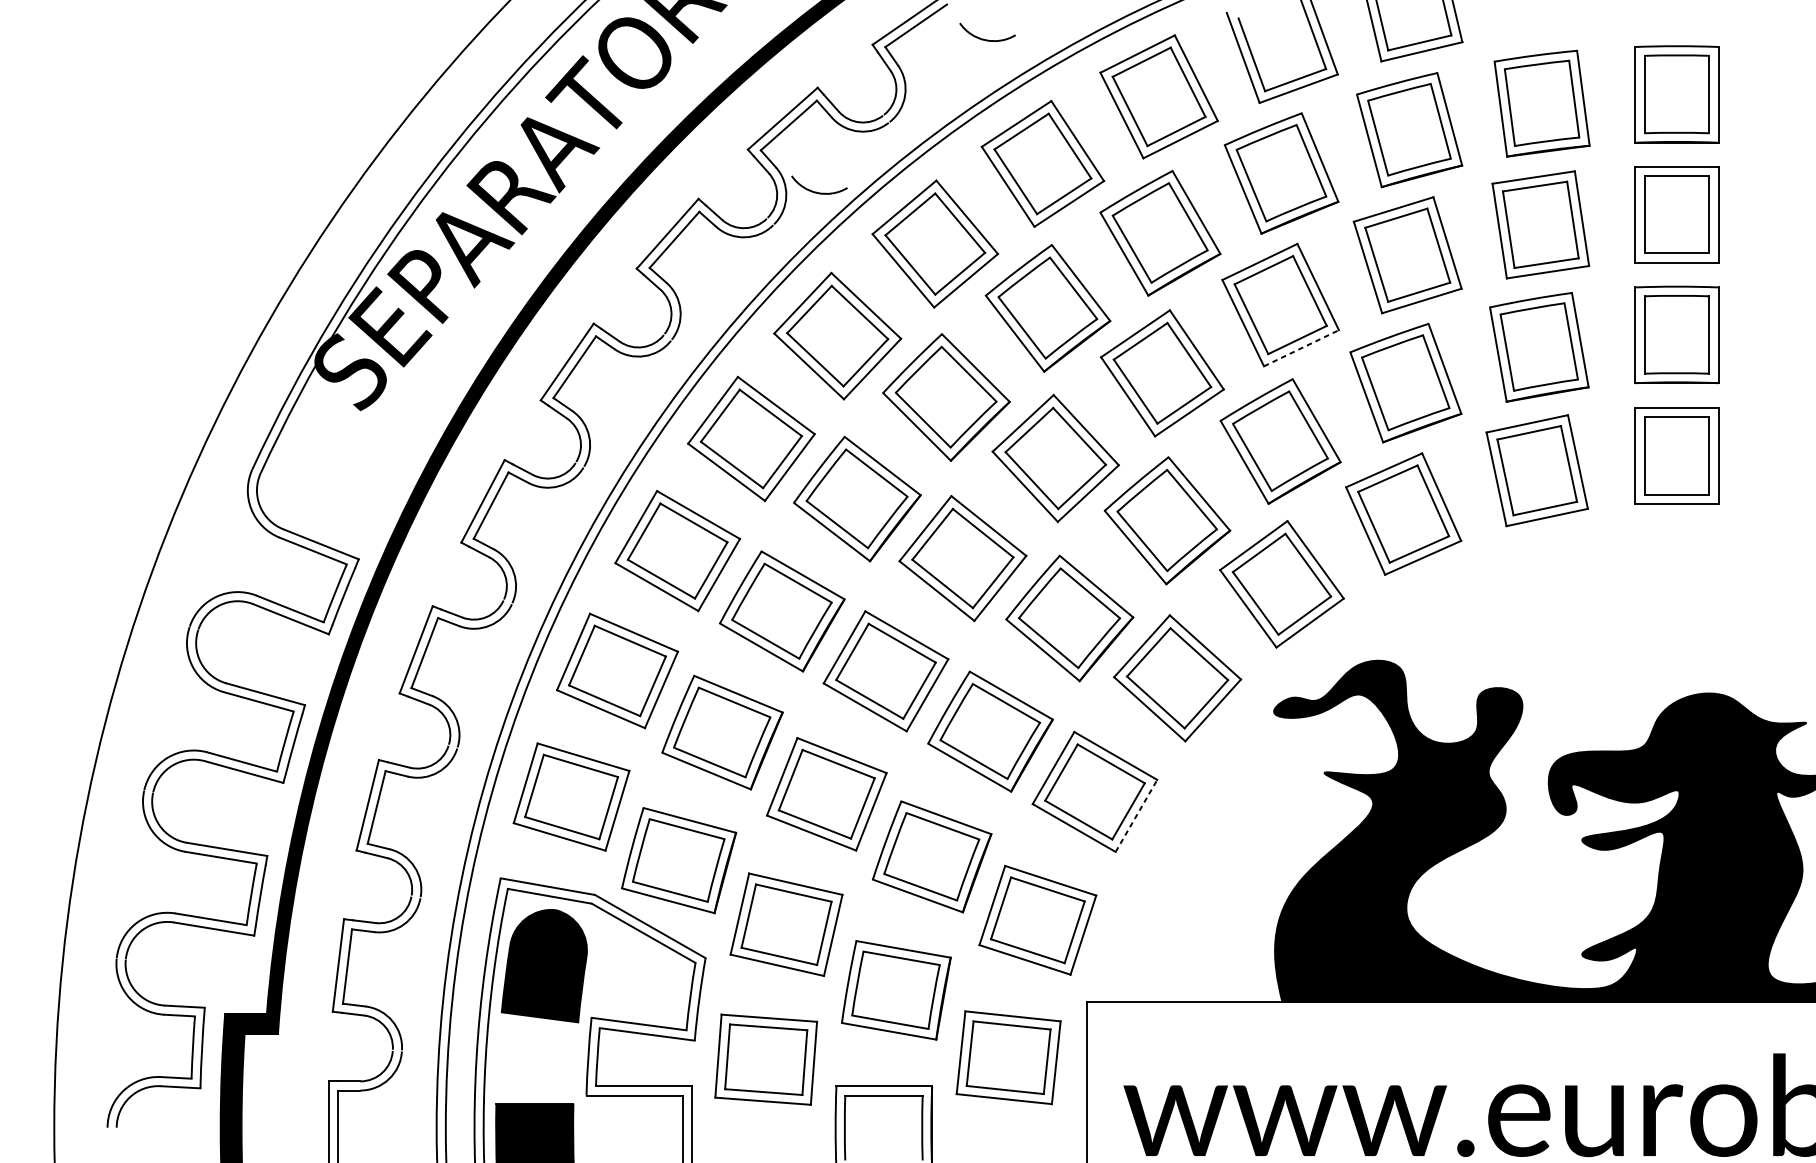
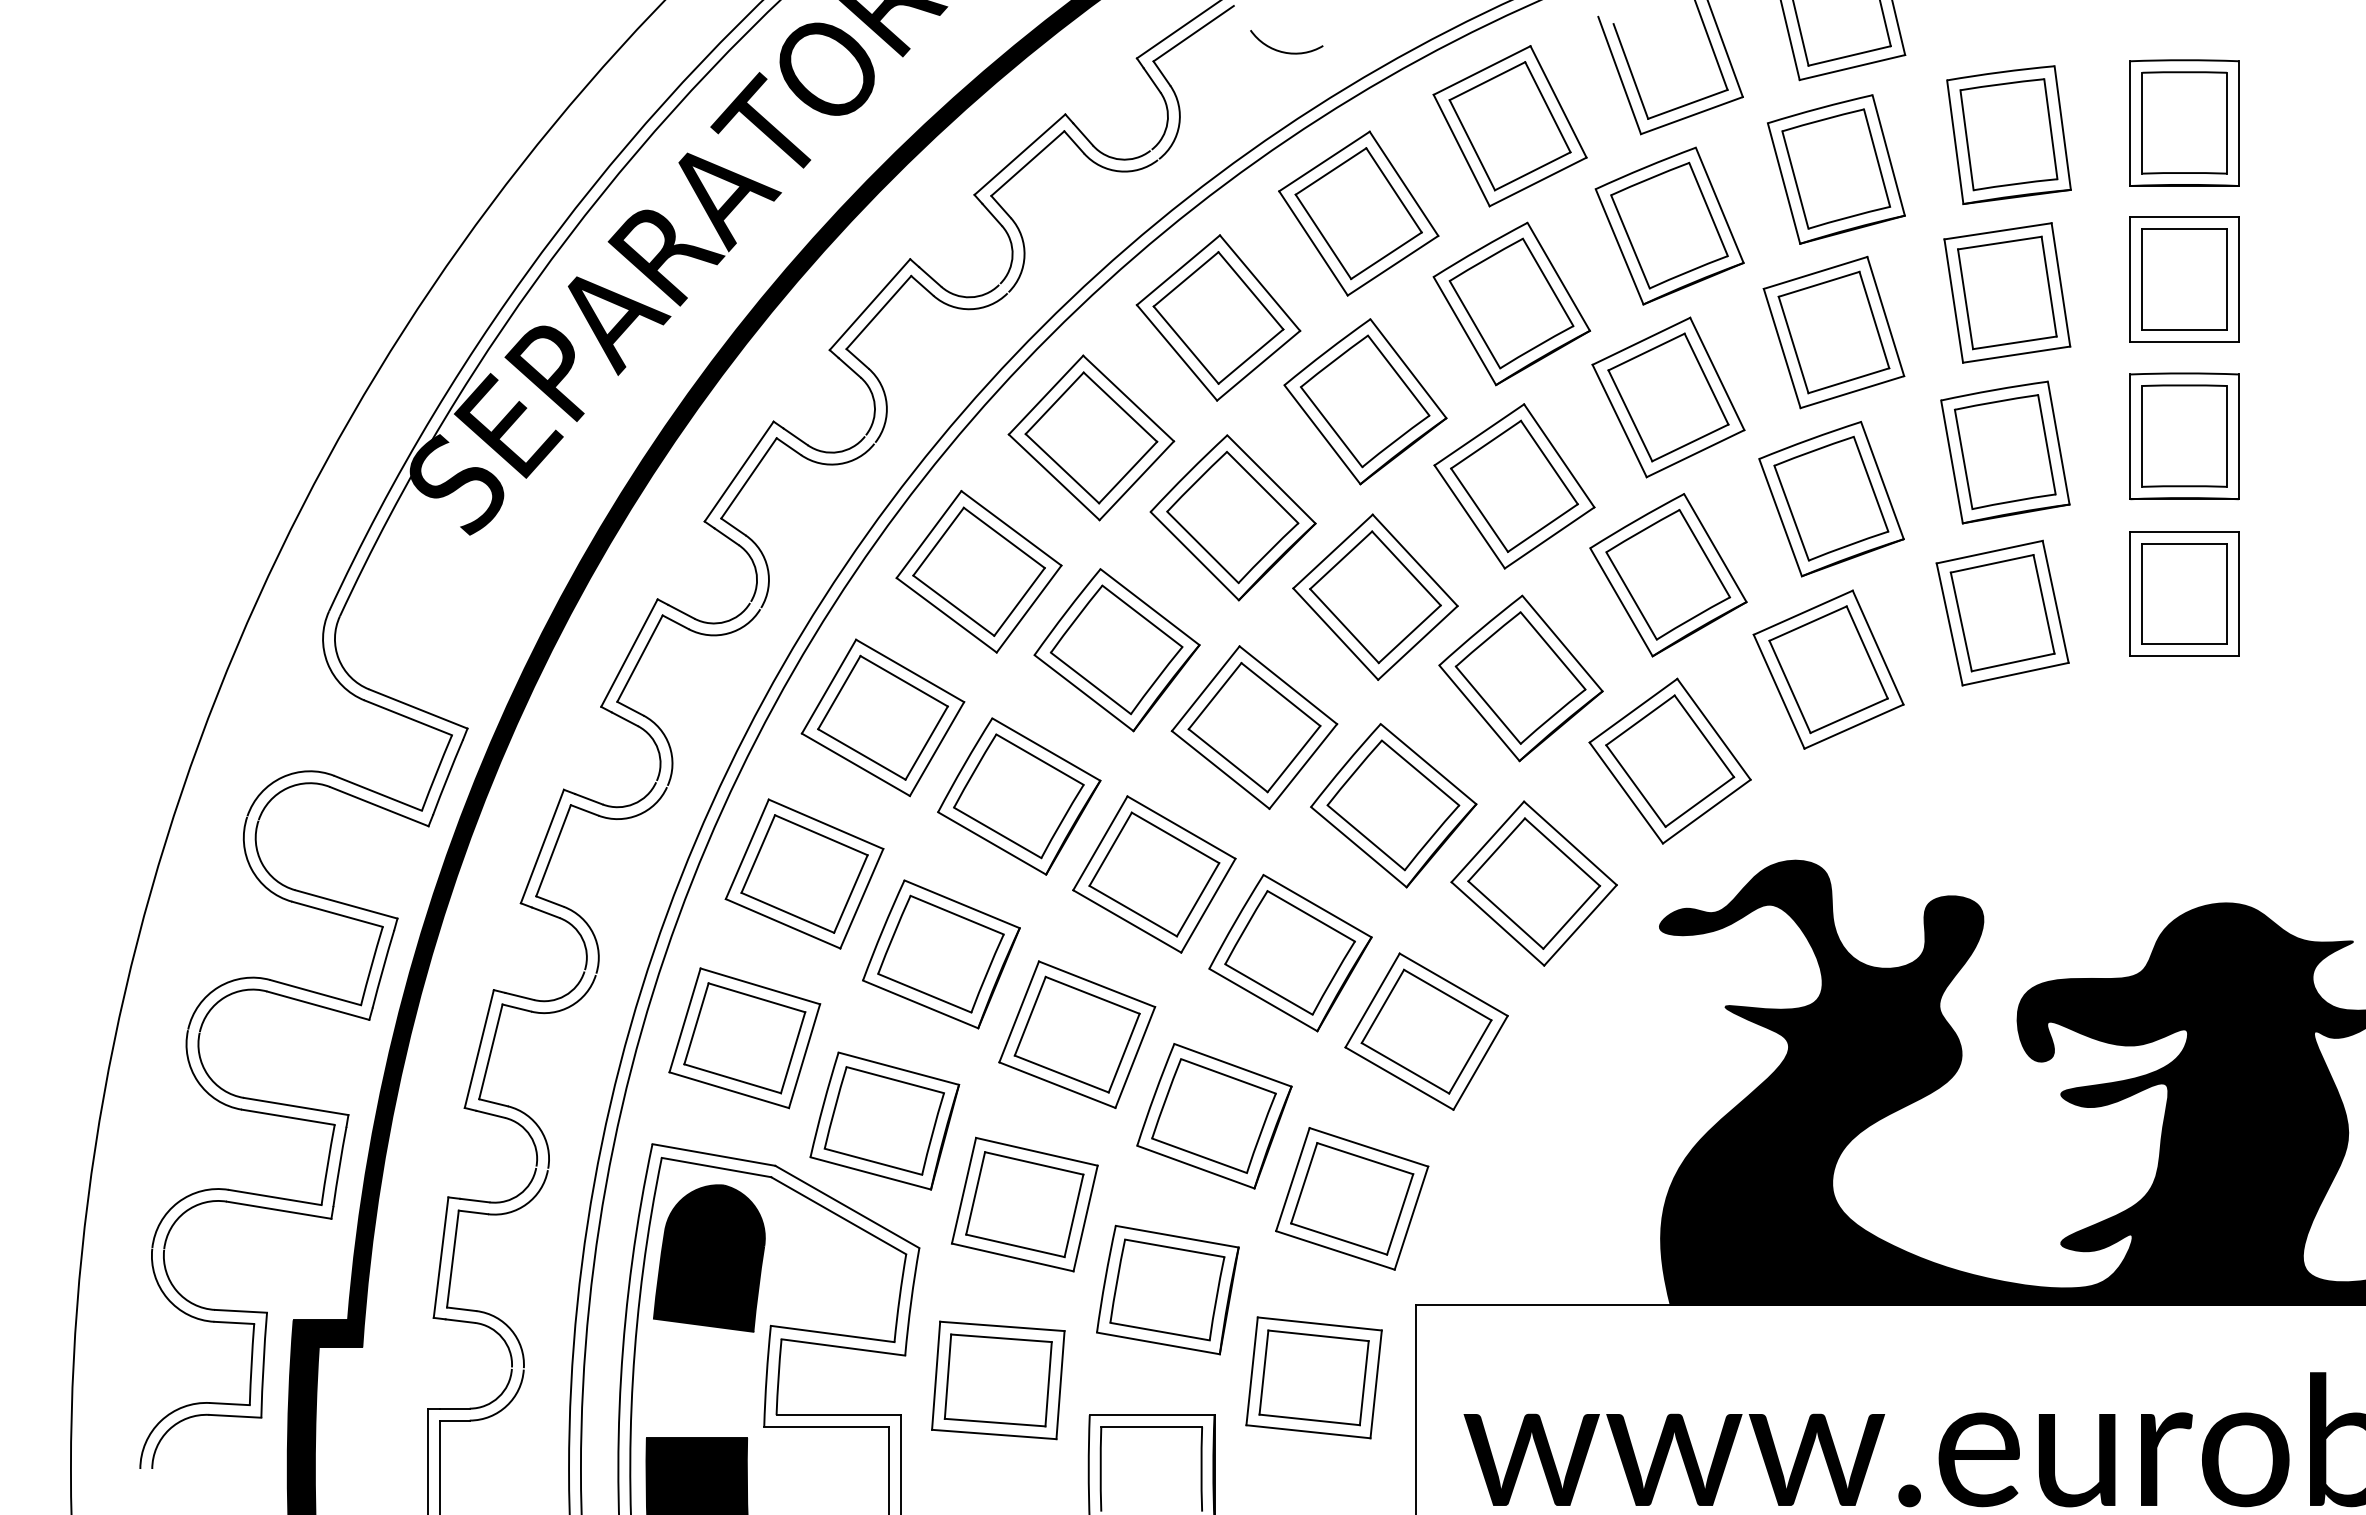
arc: (818, 192) -> (1066, 250), removed
line: (1301, 348) -> (1695, 453), dashed -> solid
line: (1136, 815) -> (1480, 1062), dashed -> solid

